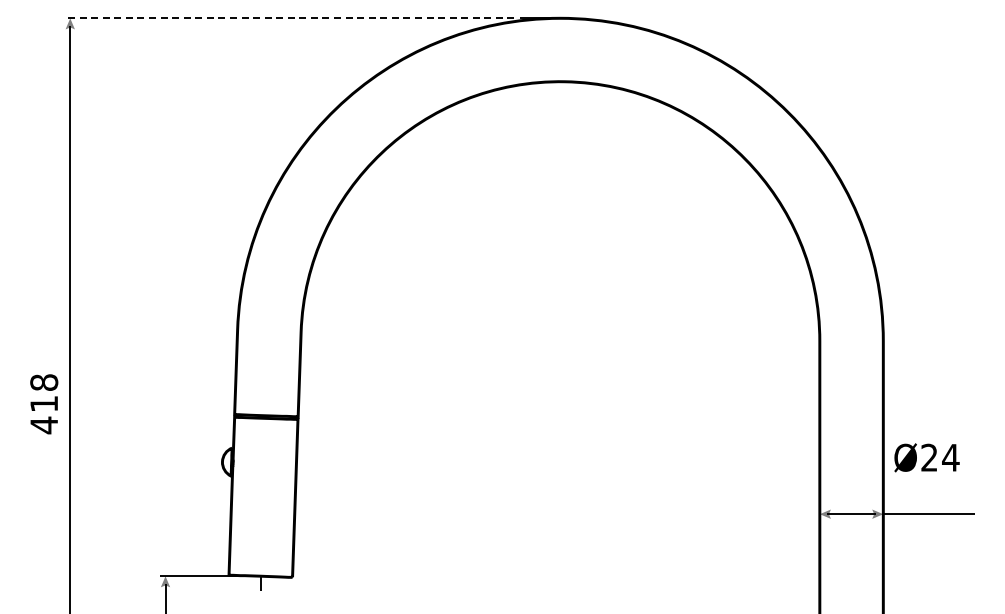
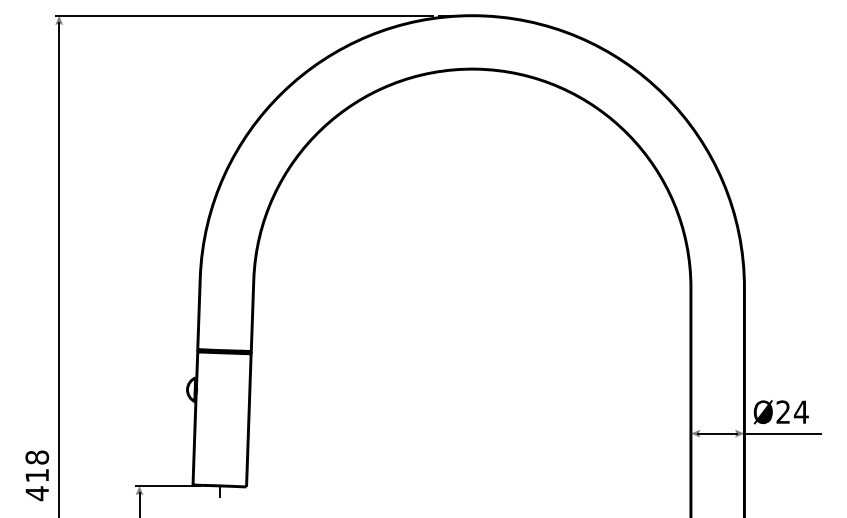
line: (289, 18) -> (243, 15), dashed -> solid
text: (44, 404) -> (37, 476), moved
text: (926, 457) -> (780, 411), moved

